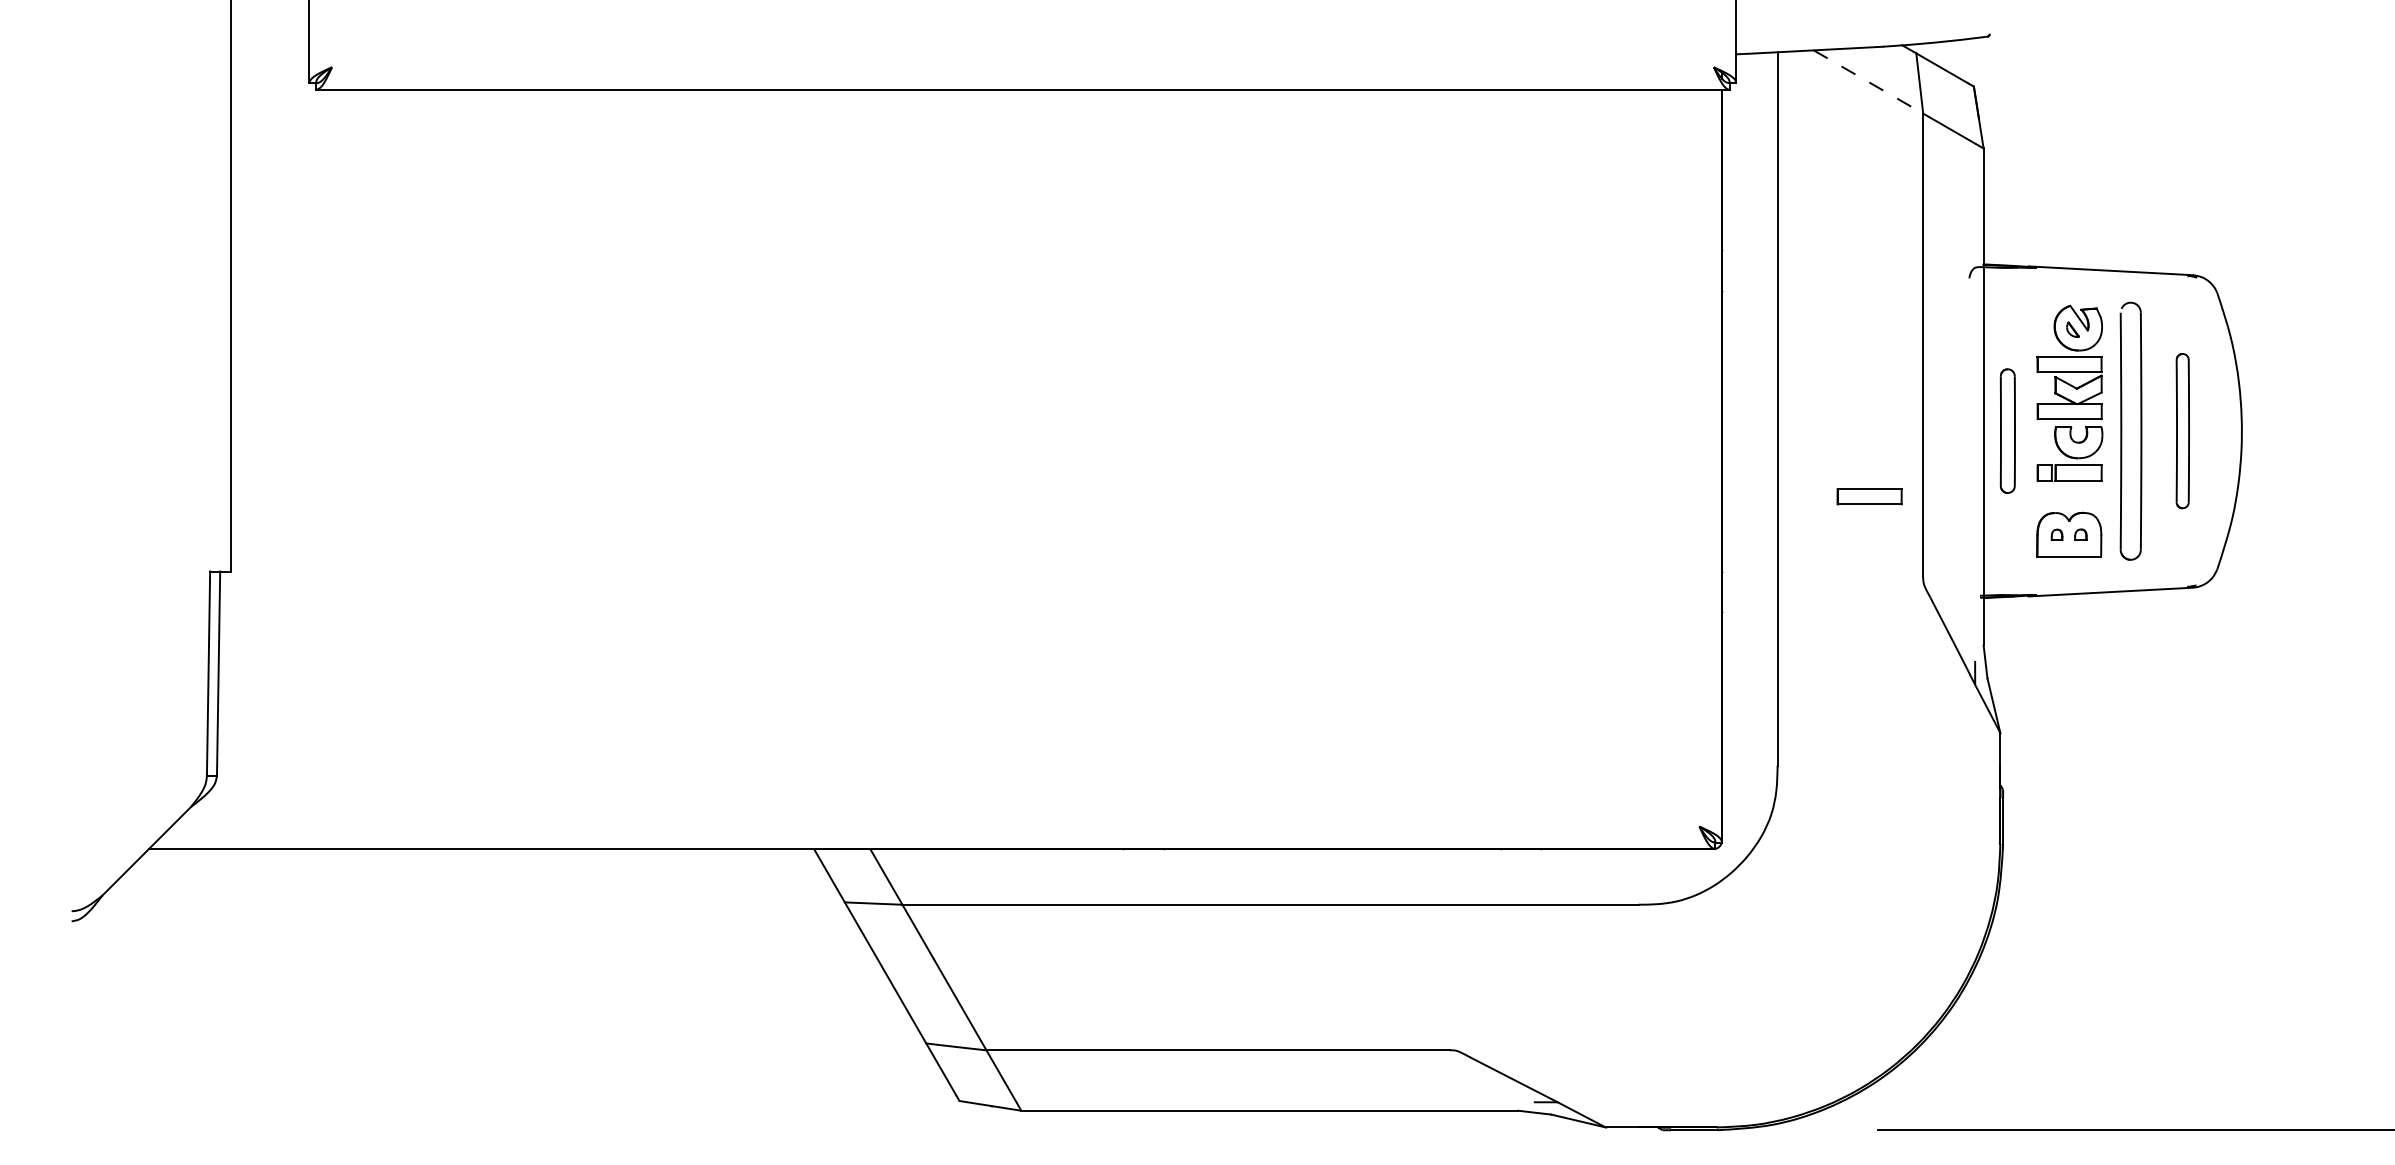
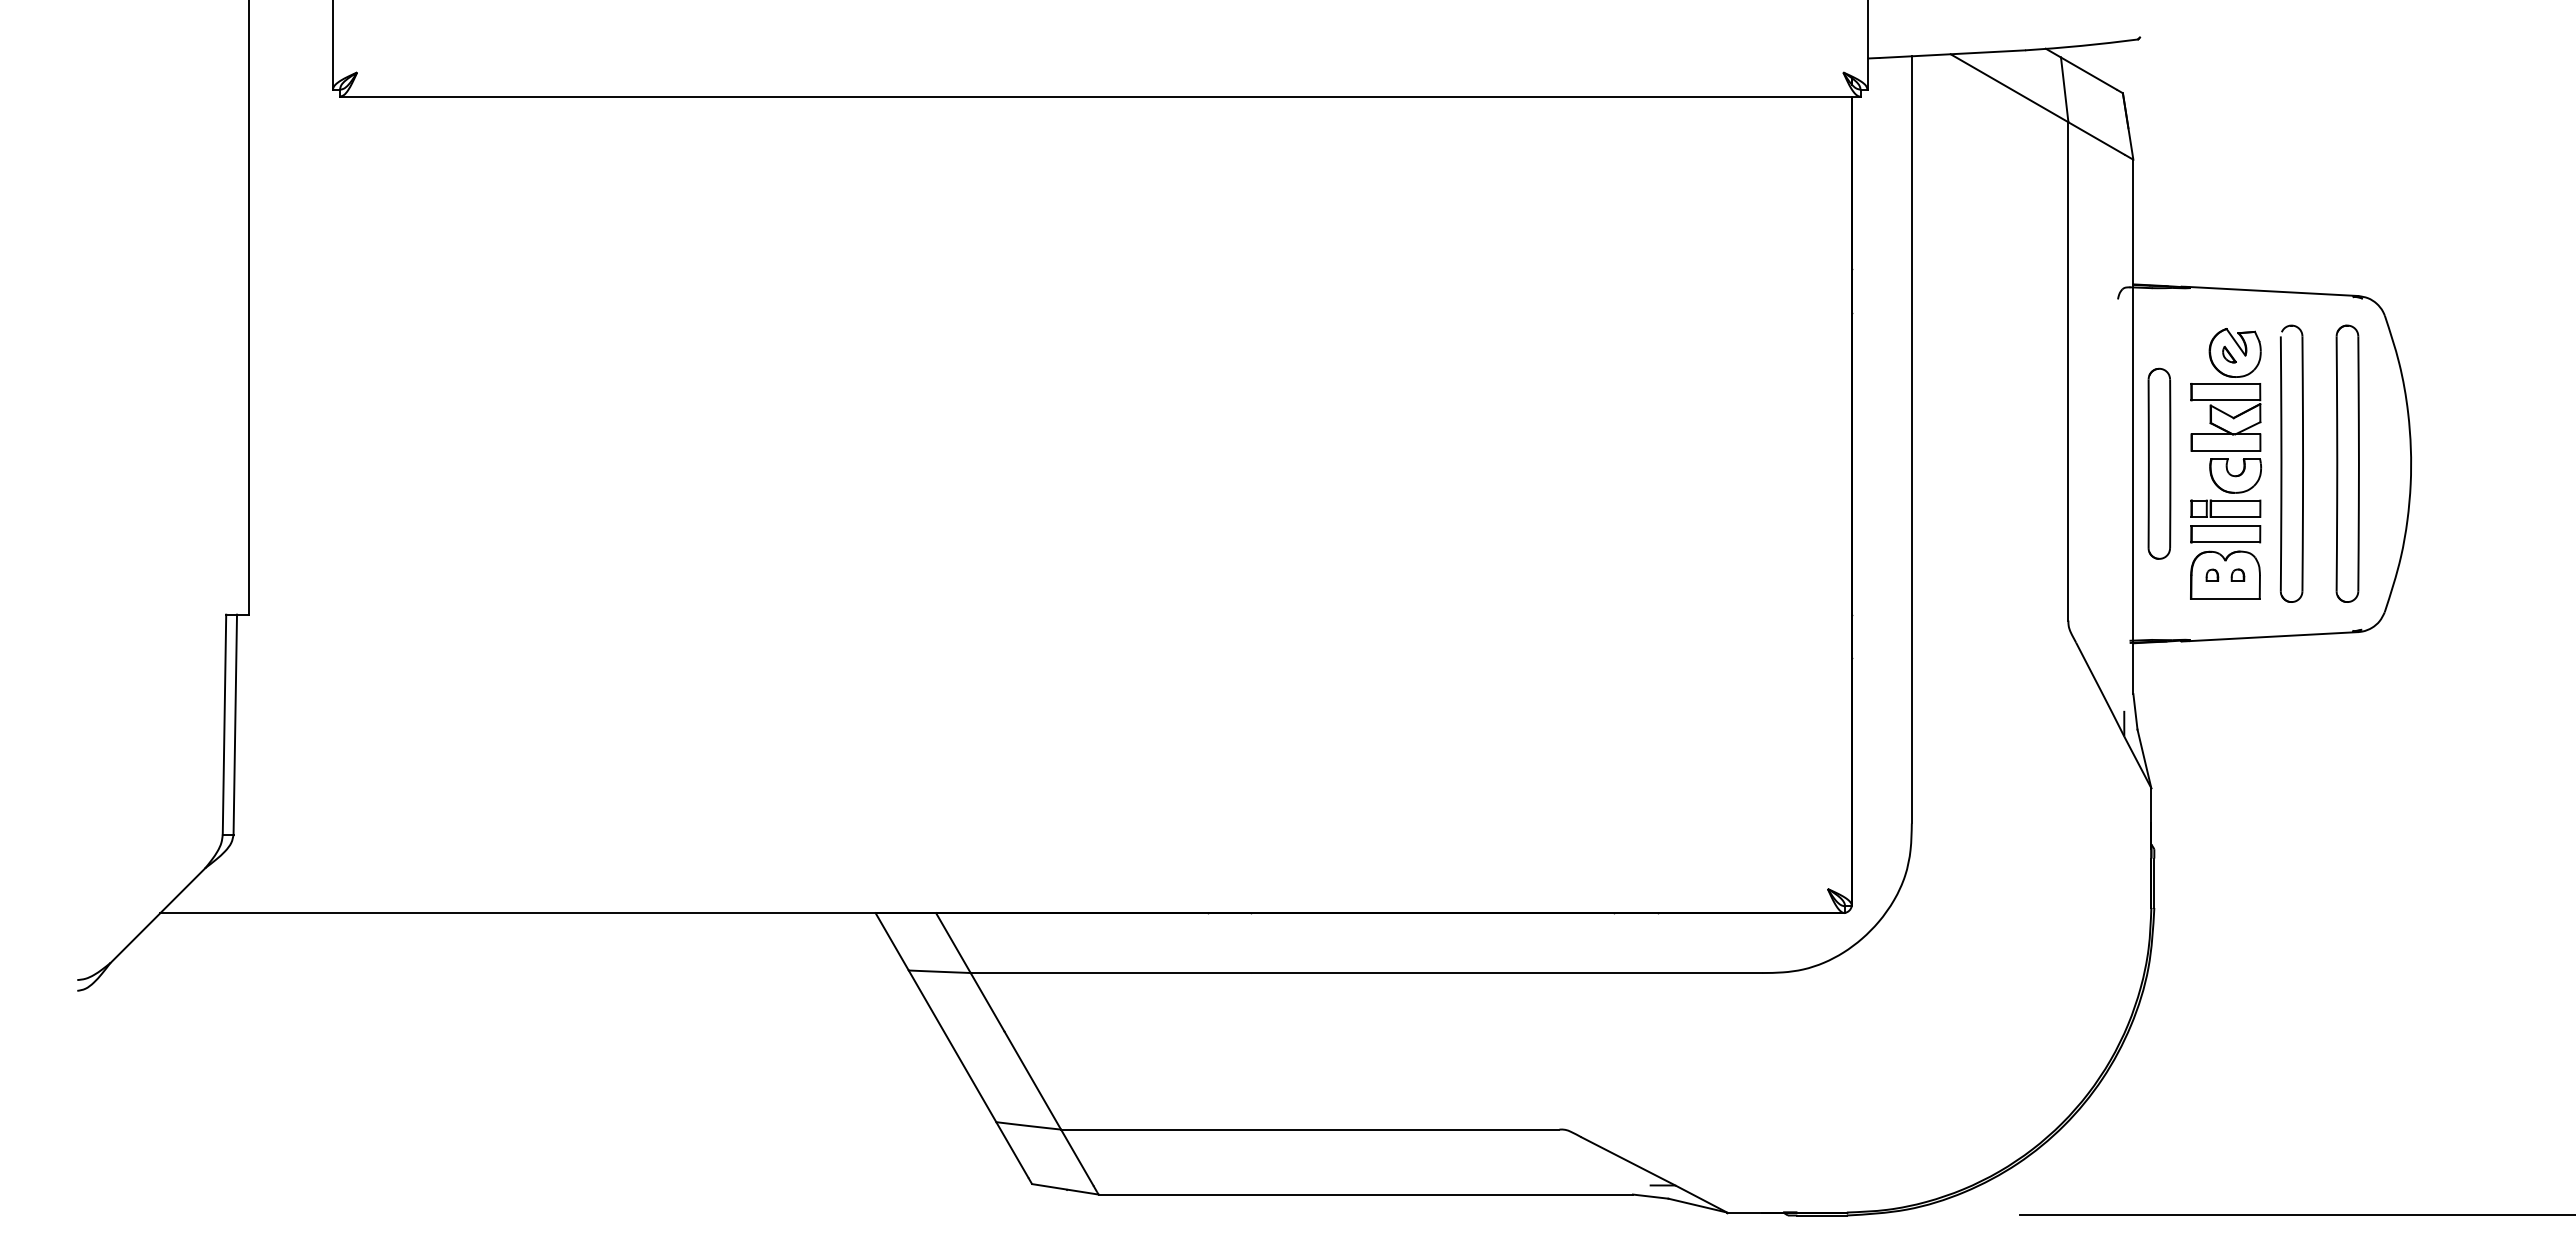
line: (1868, 82) -> (2009, 88), dashed -> solid
part: (2007, 430) -> (2159, 463), size x1.43
part: (2182, 430) -> (2347, 463), size x1.67
part: (1869, 496) -> (2225, 534), moved

